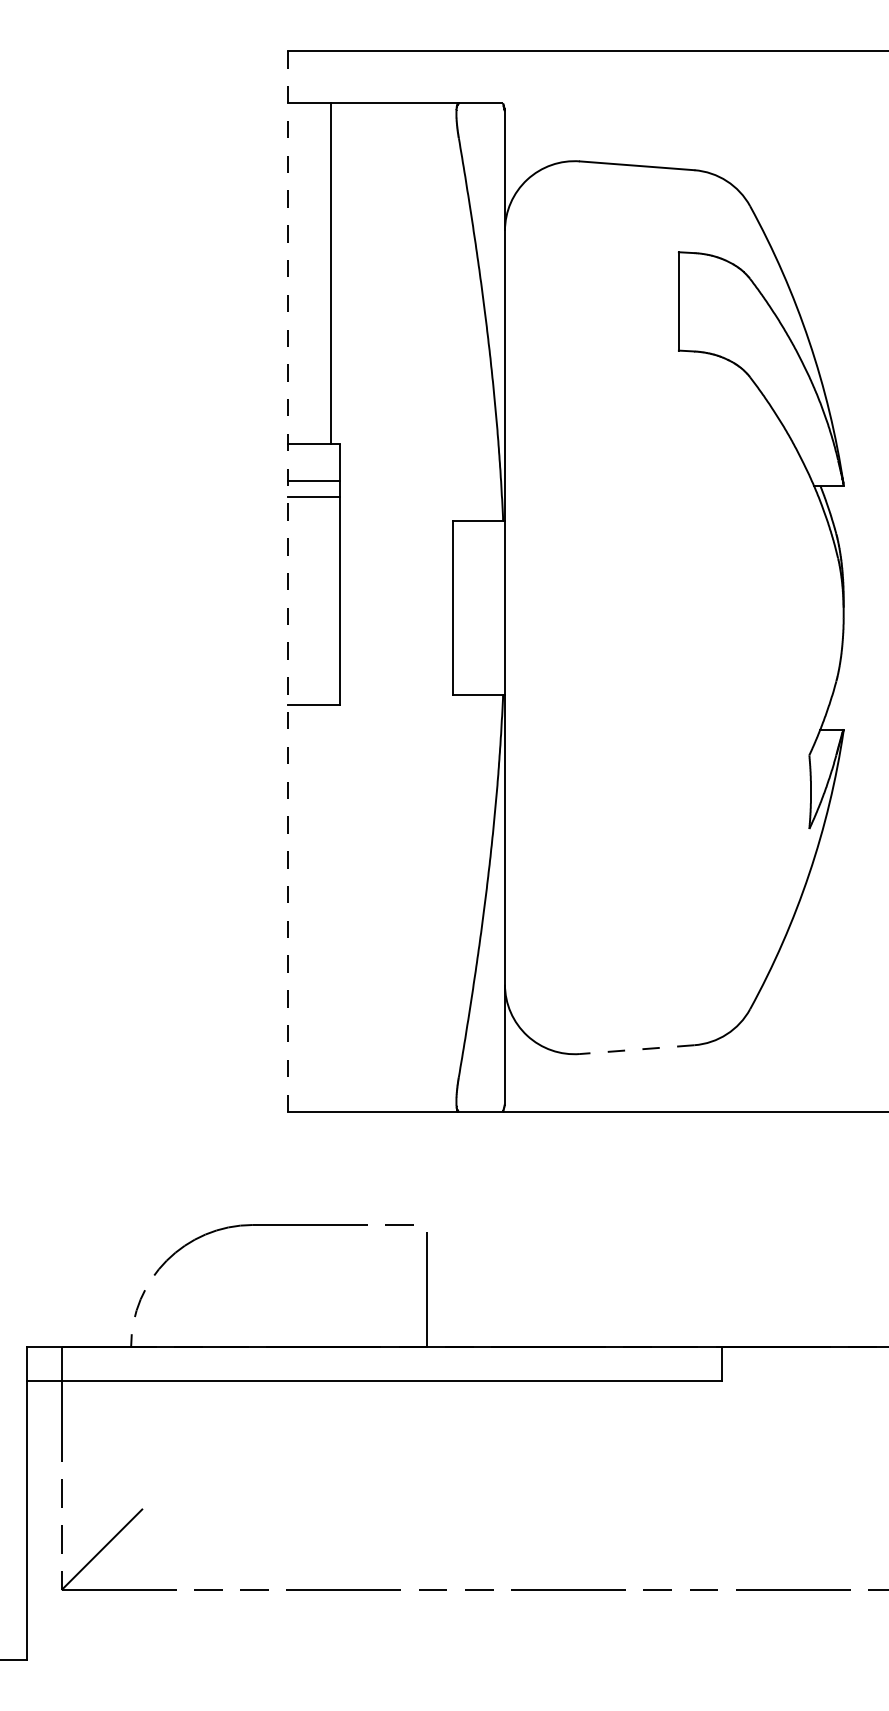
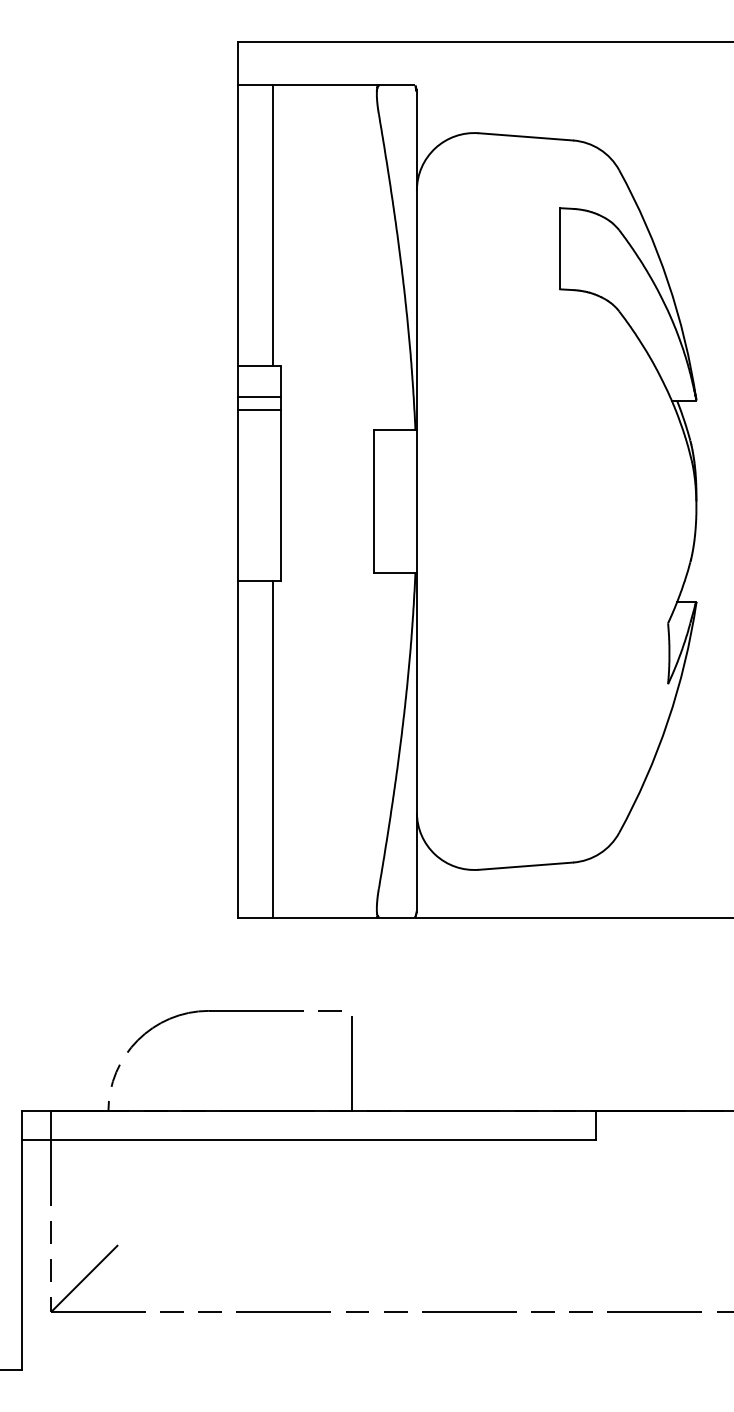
line: (287, 581) -> (237, 479), dashed -> solid
line: (331, 907) -> (273, 748), added
line: (636, 1049) -> (525, 866), dashed -> solid

